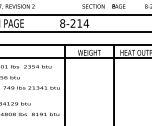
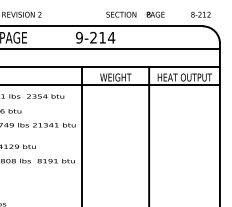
text: (62, 23) -> (79, 37), 8-214 -> 9-214

